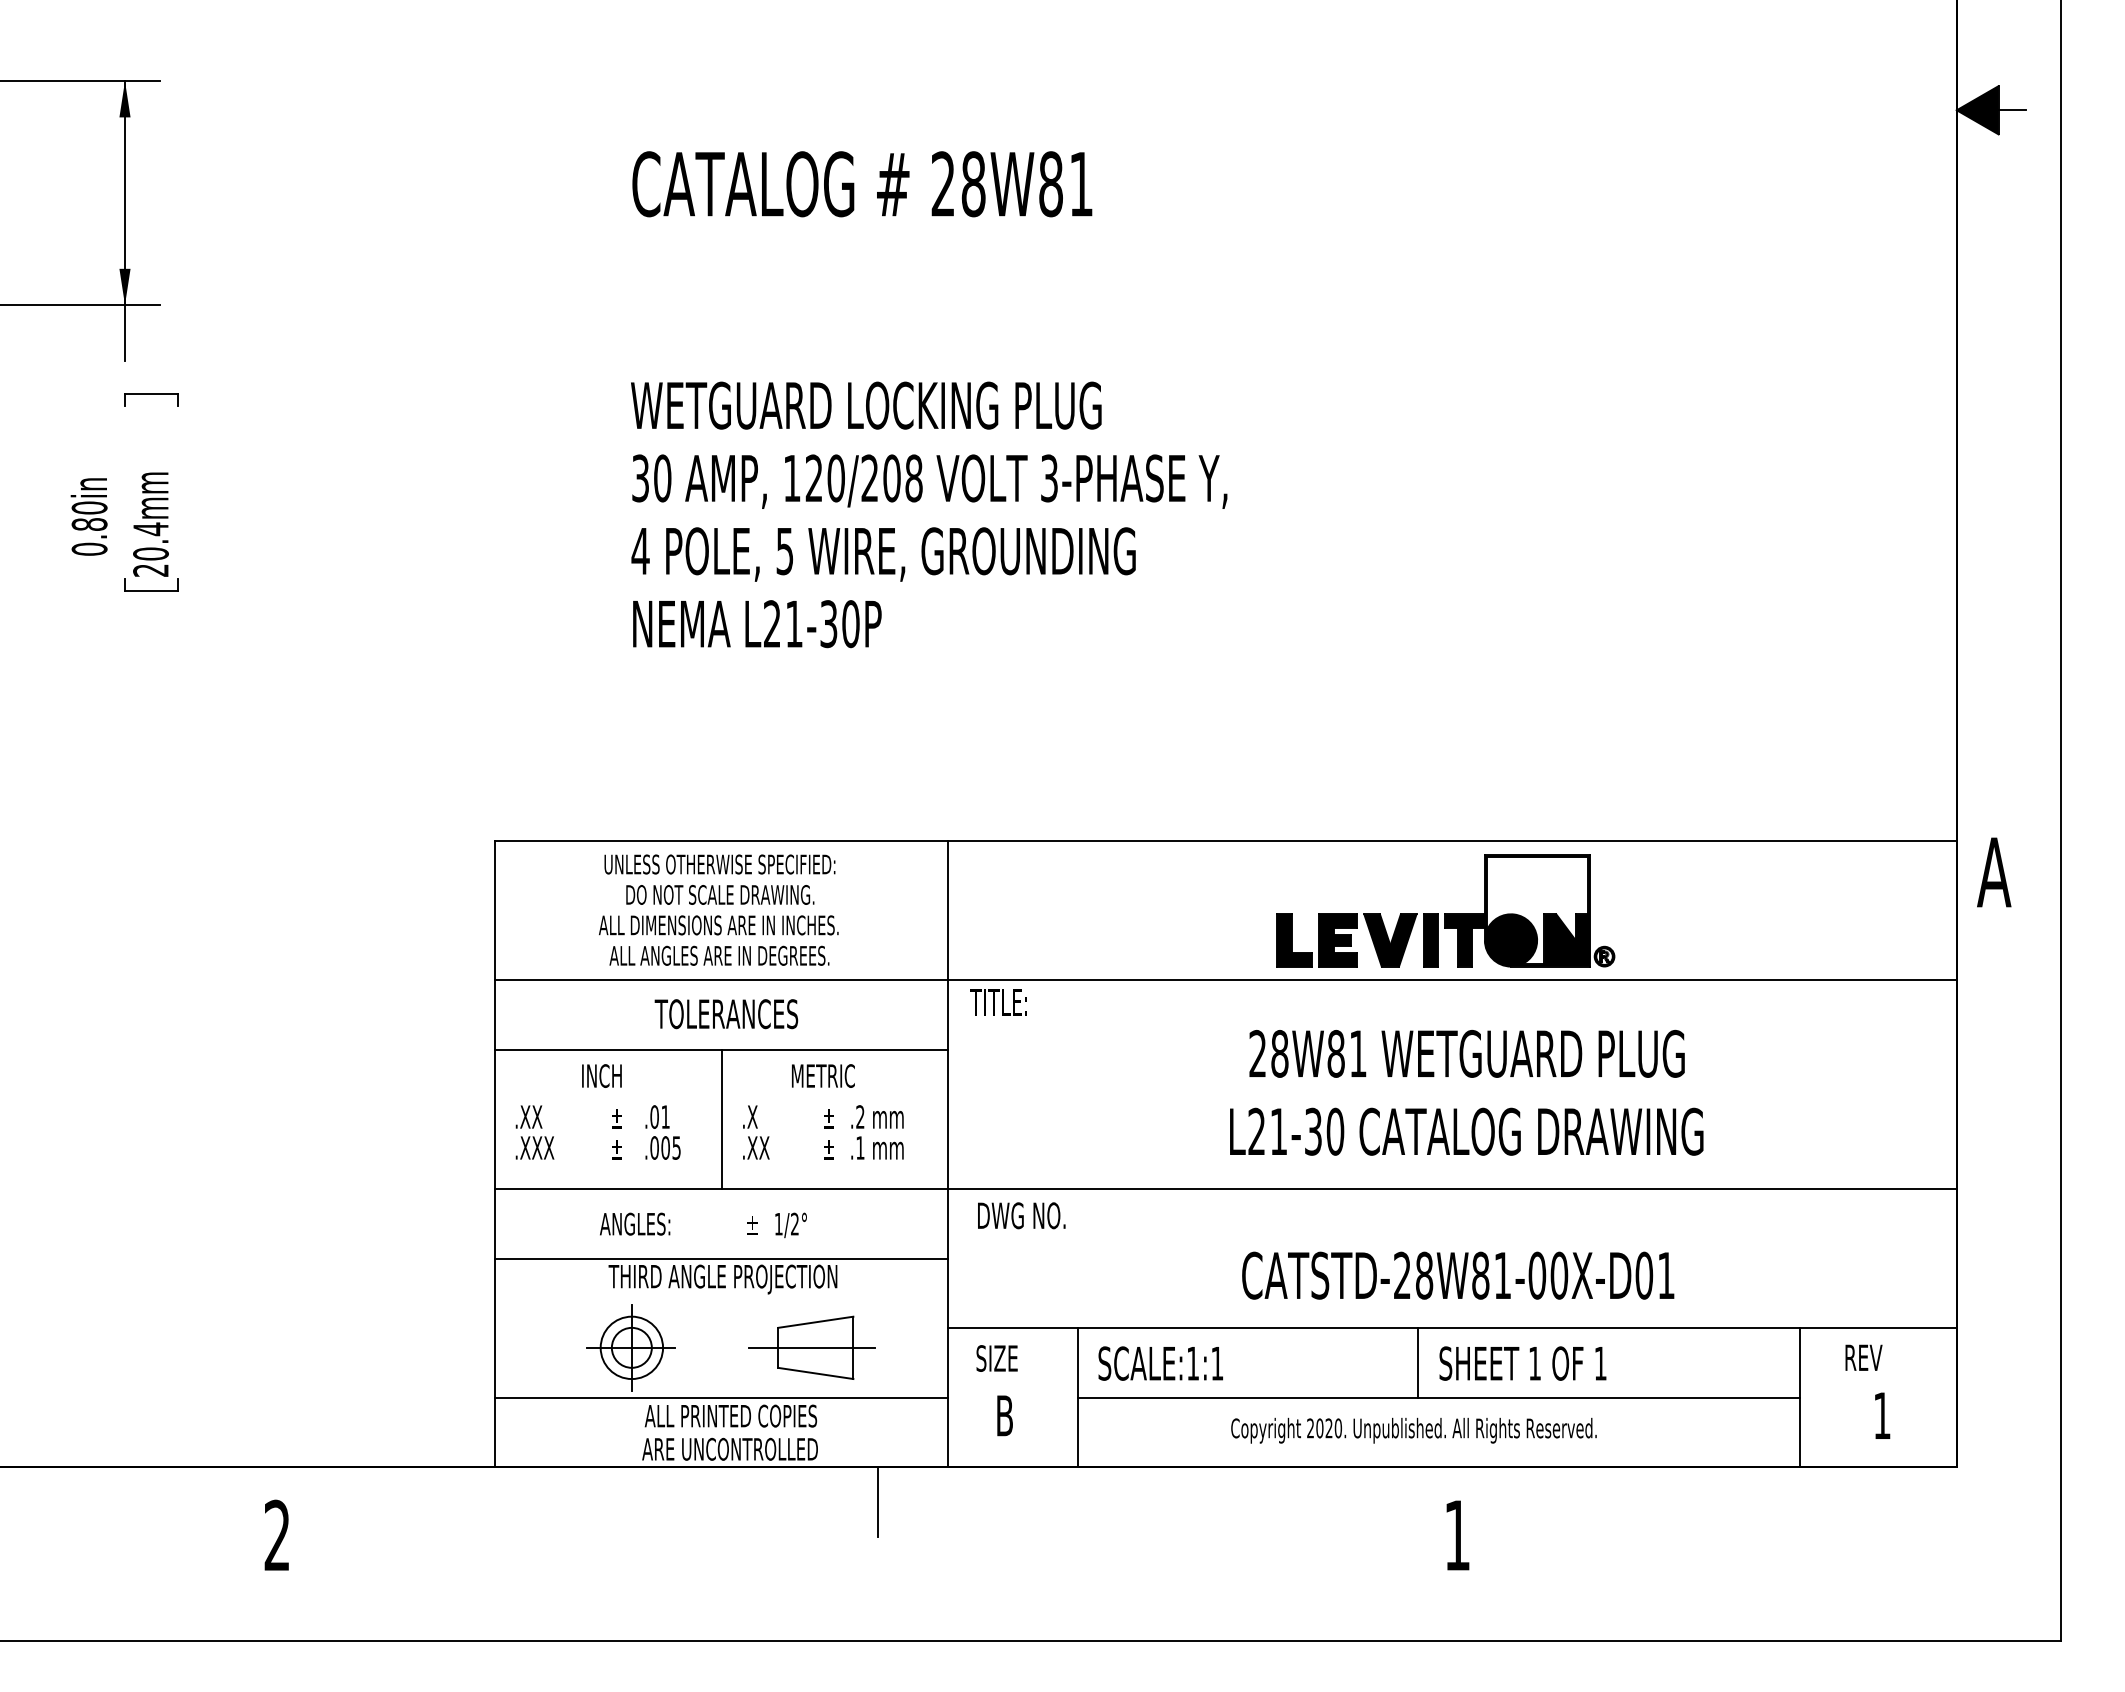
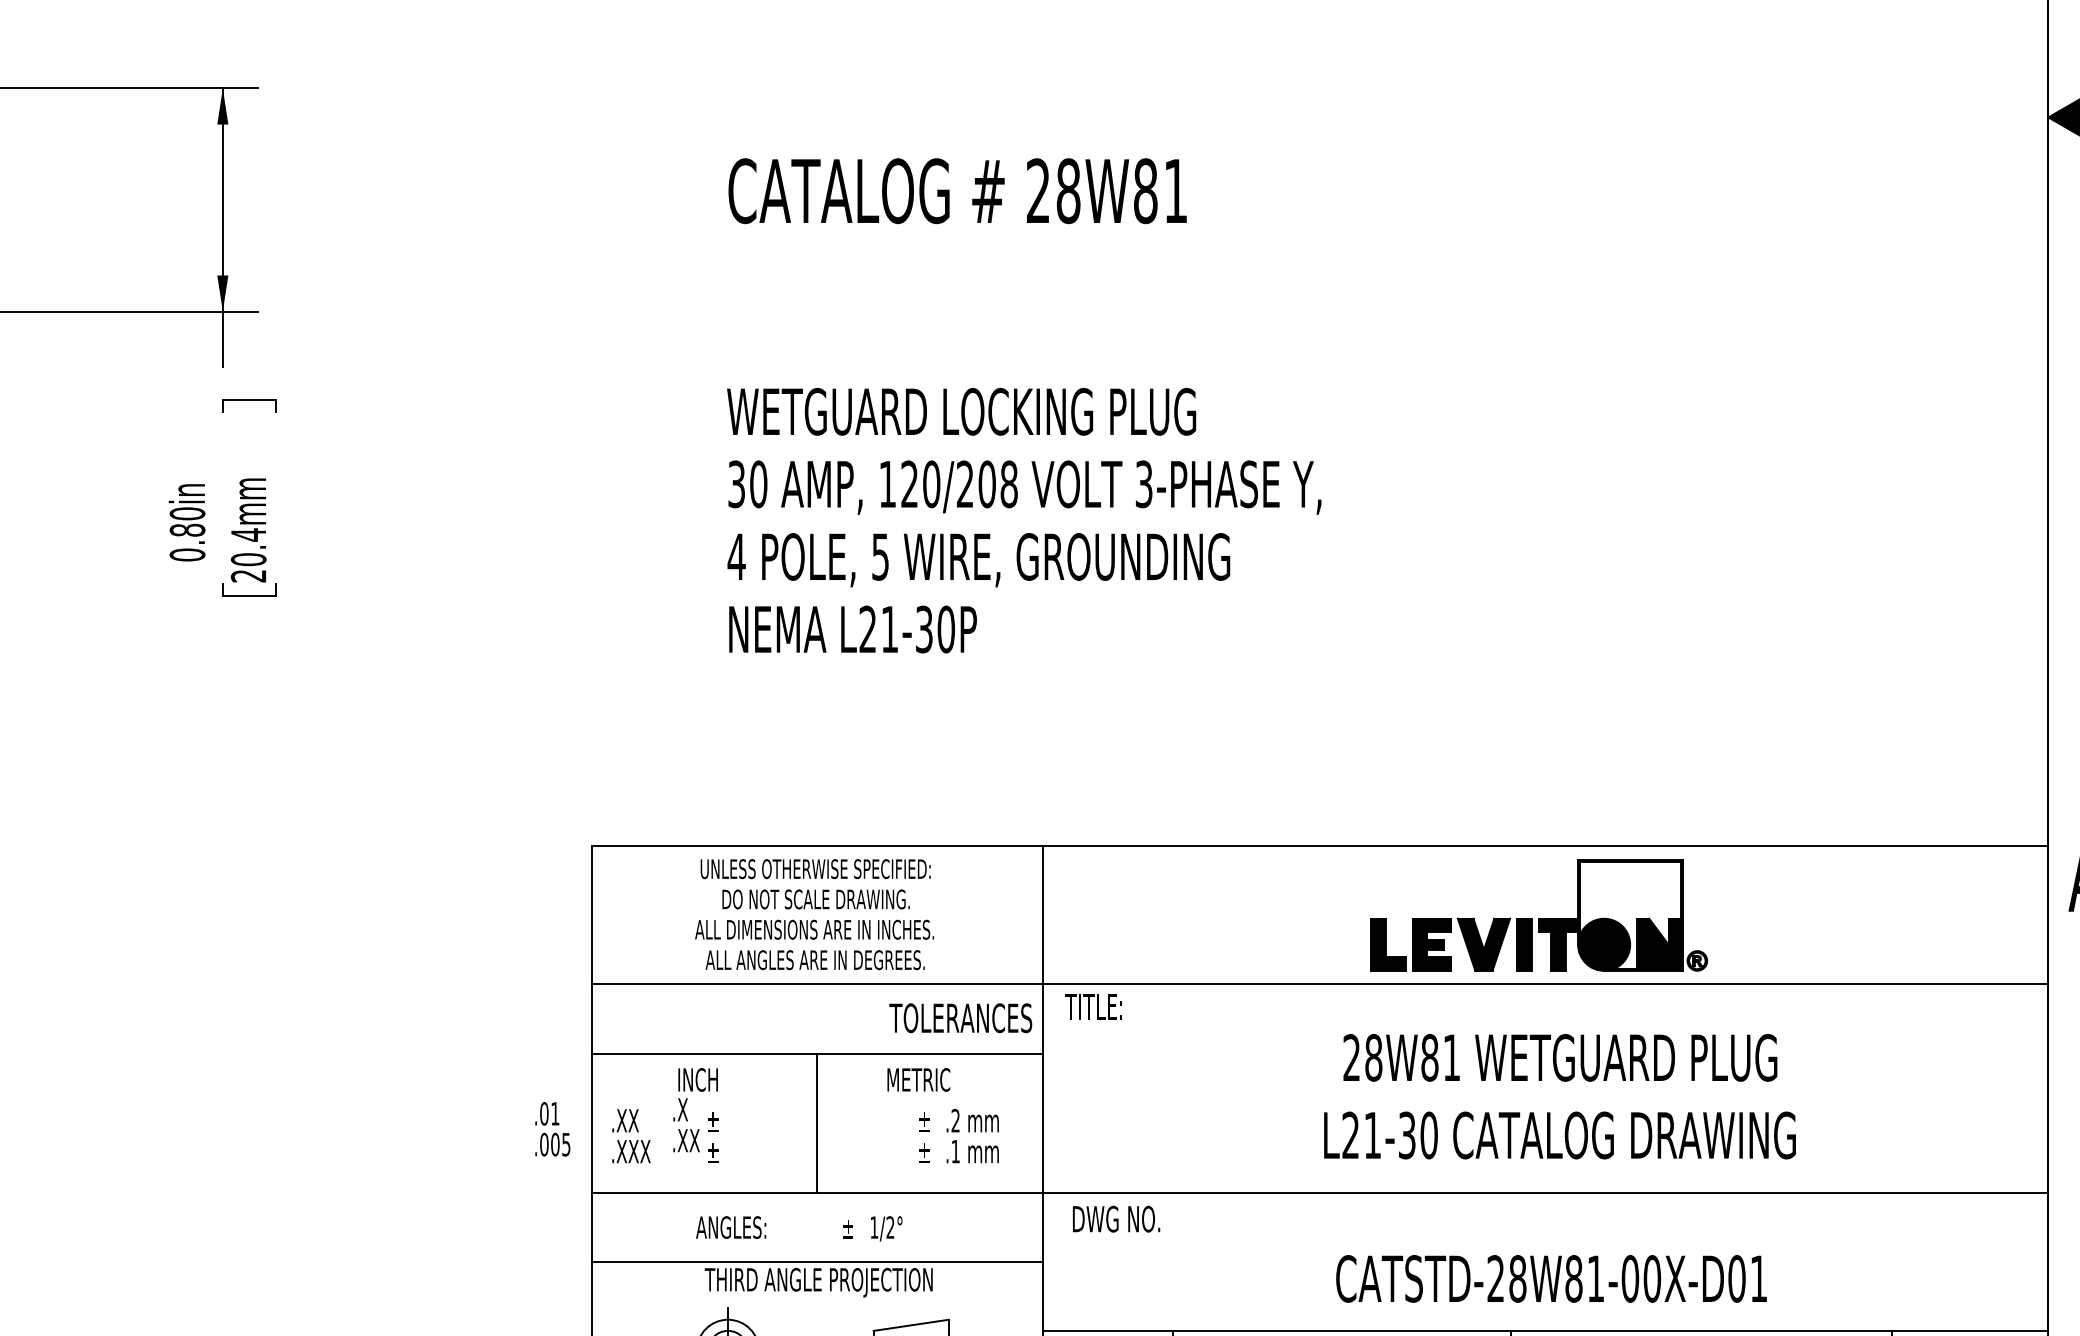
text: (726, 1014) -> (960, 1018), moved
text: (662, 1132) -> (552, 1129), moved
text: (756, 1132) -> (686, 1125), moved

